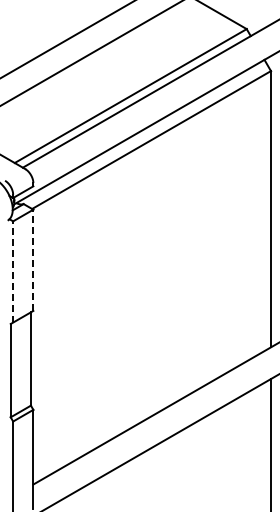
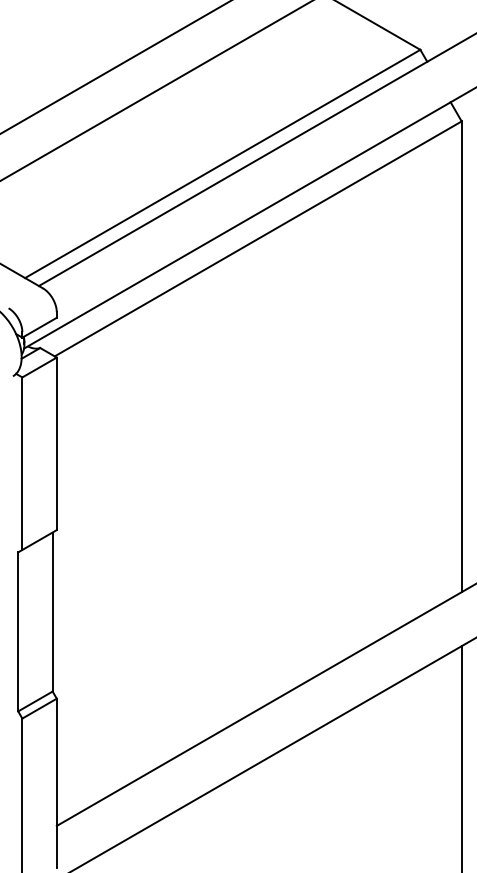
line: (33, 260) -> (57, 444), dashed -> solid
line: (13, 271) -> (22, 462), dashed -> solid

